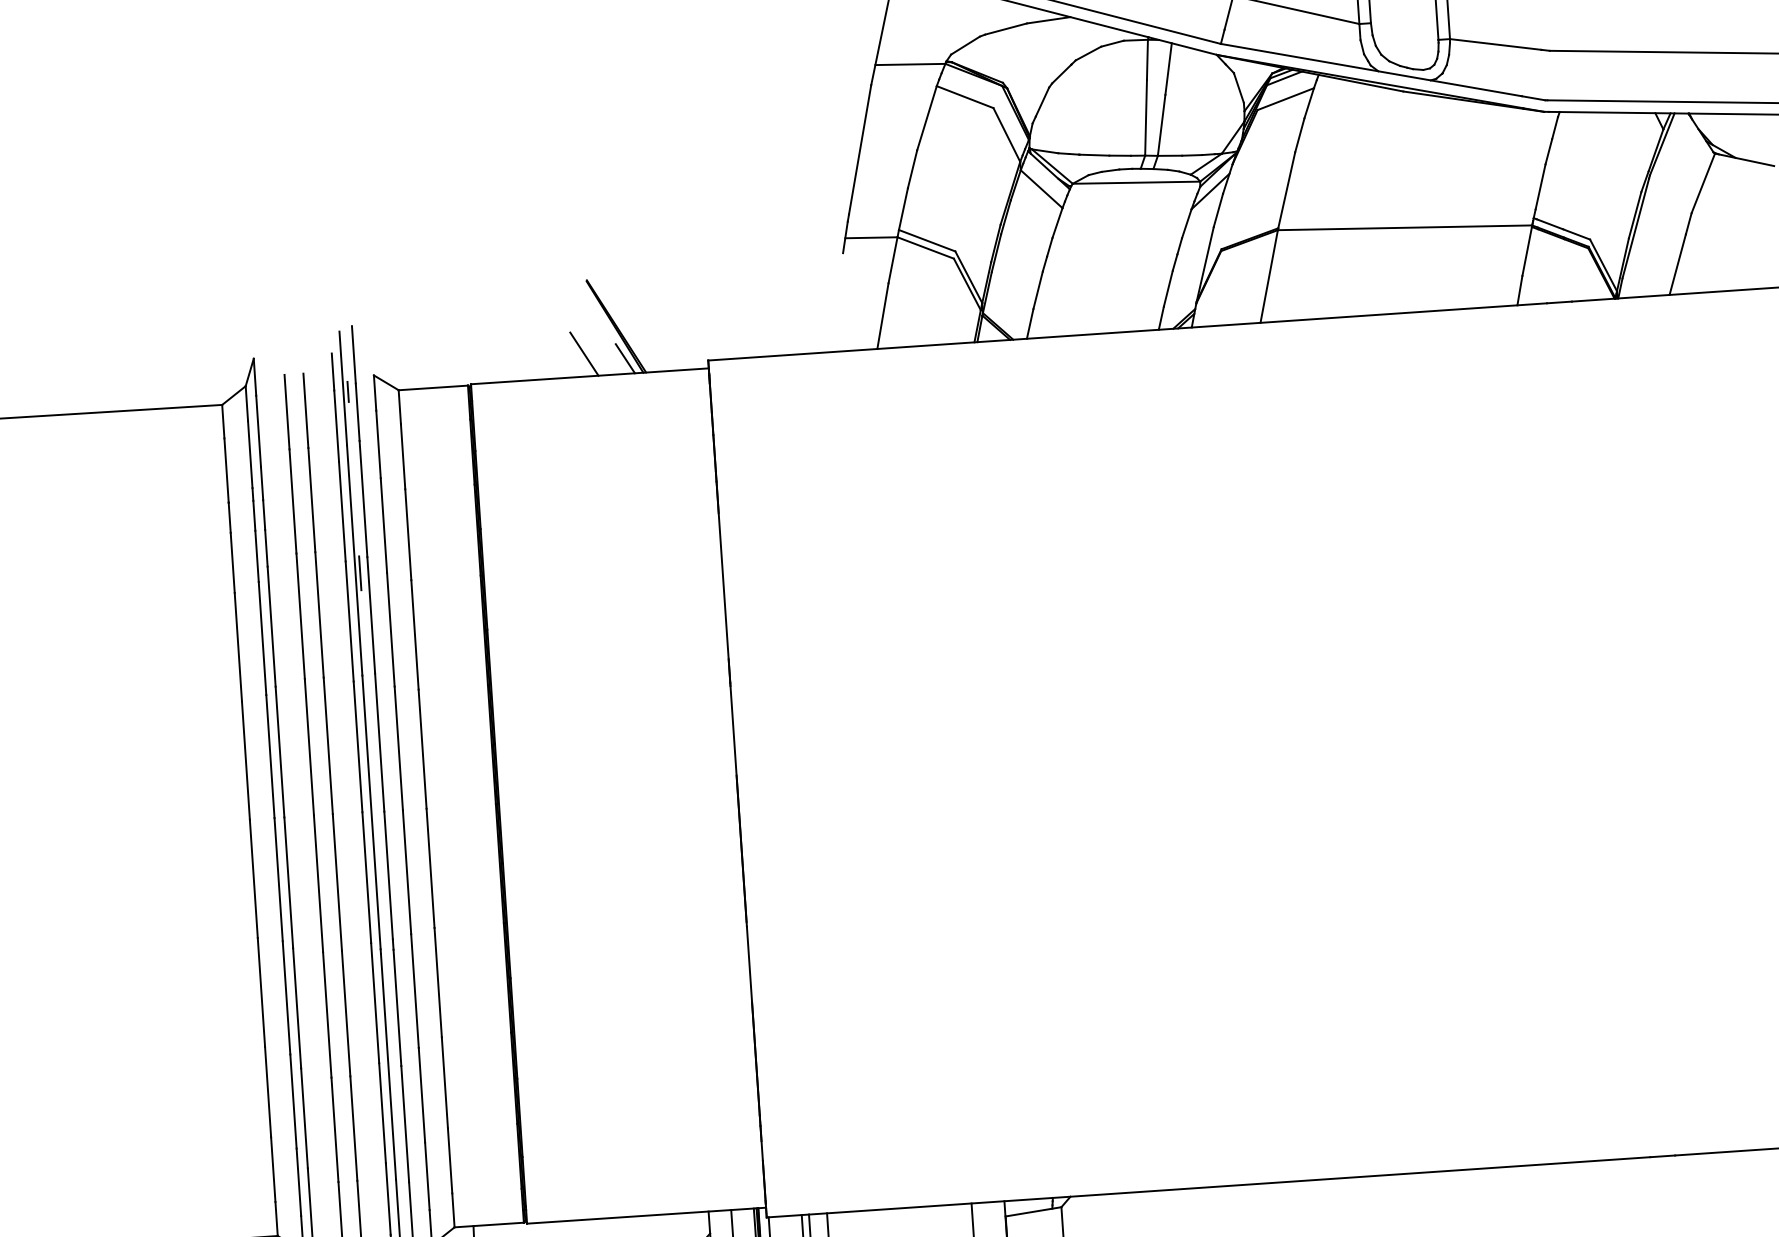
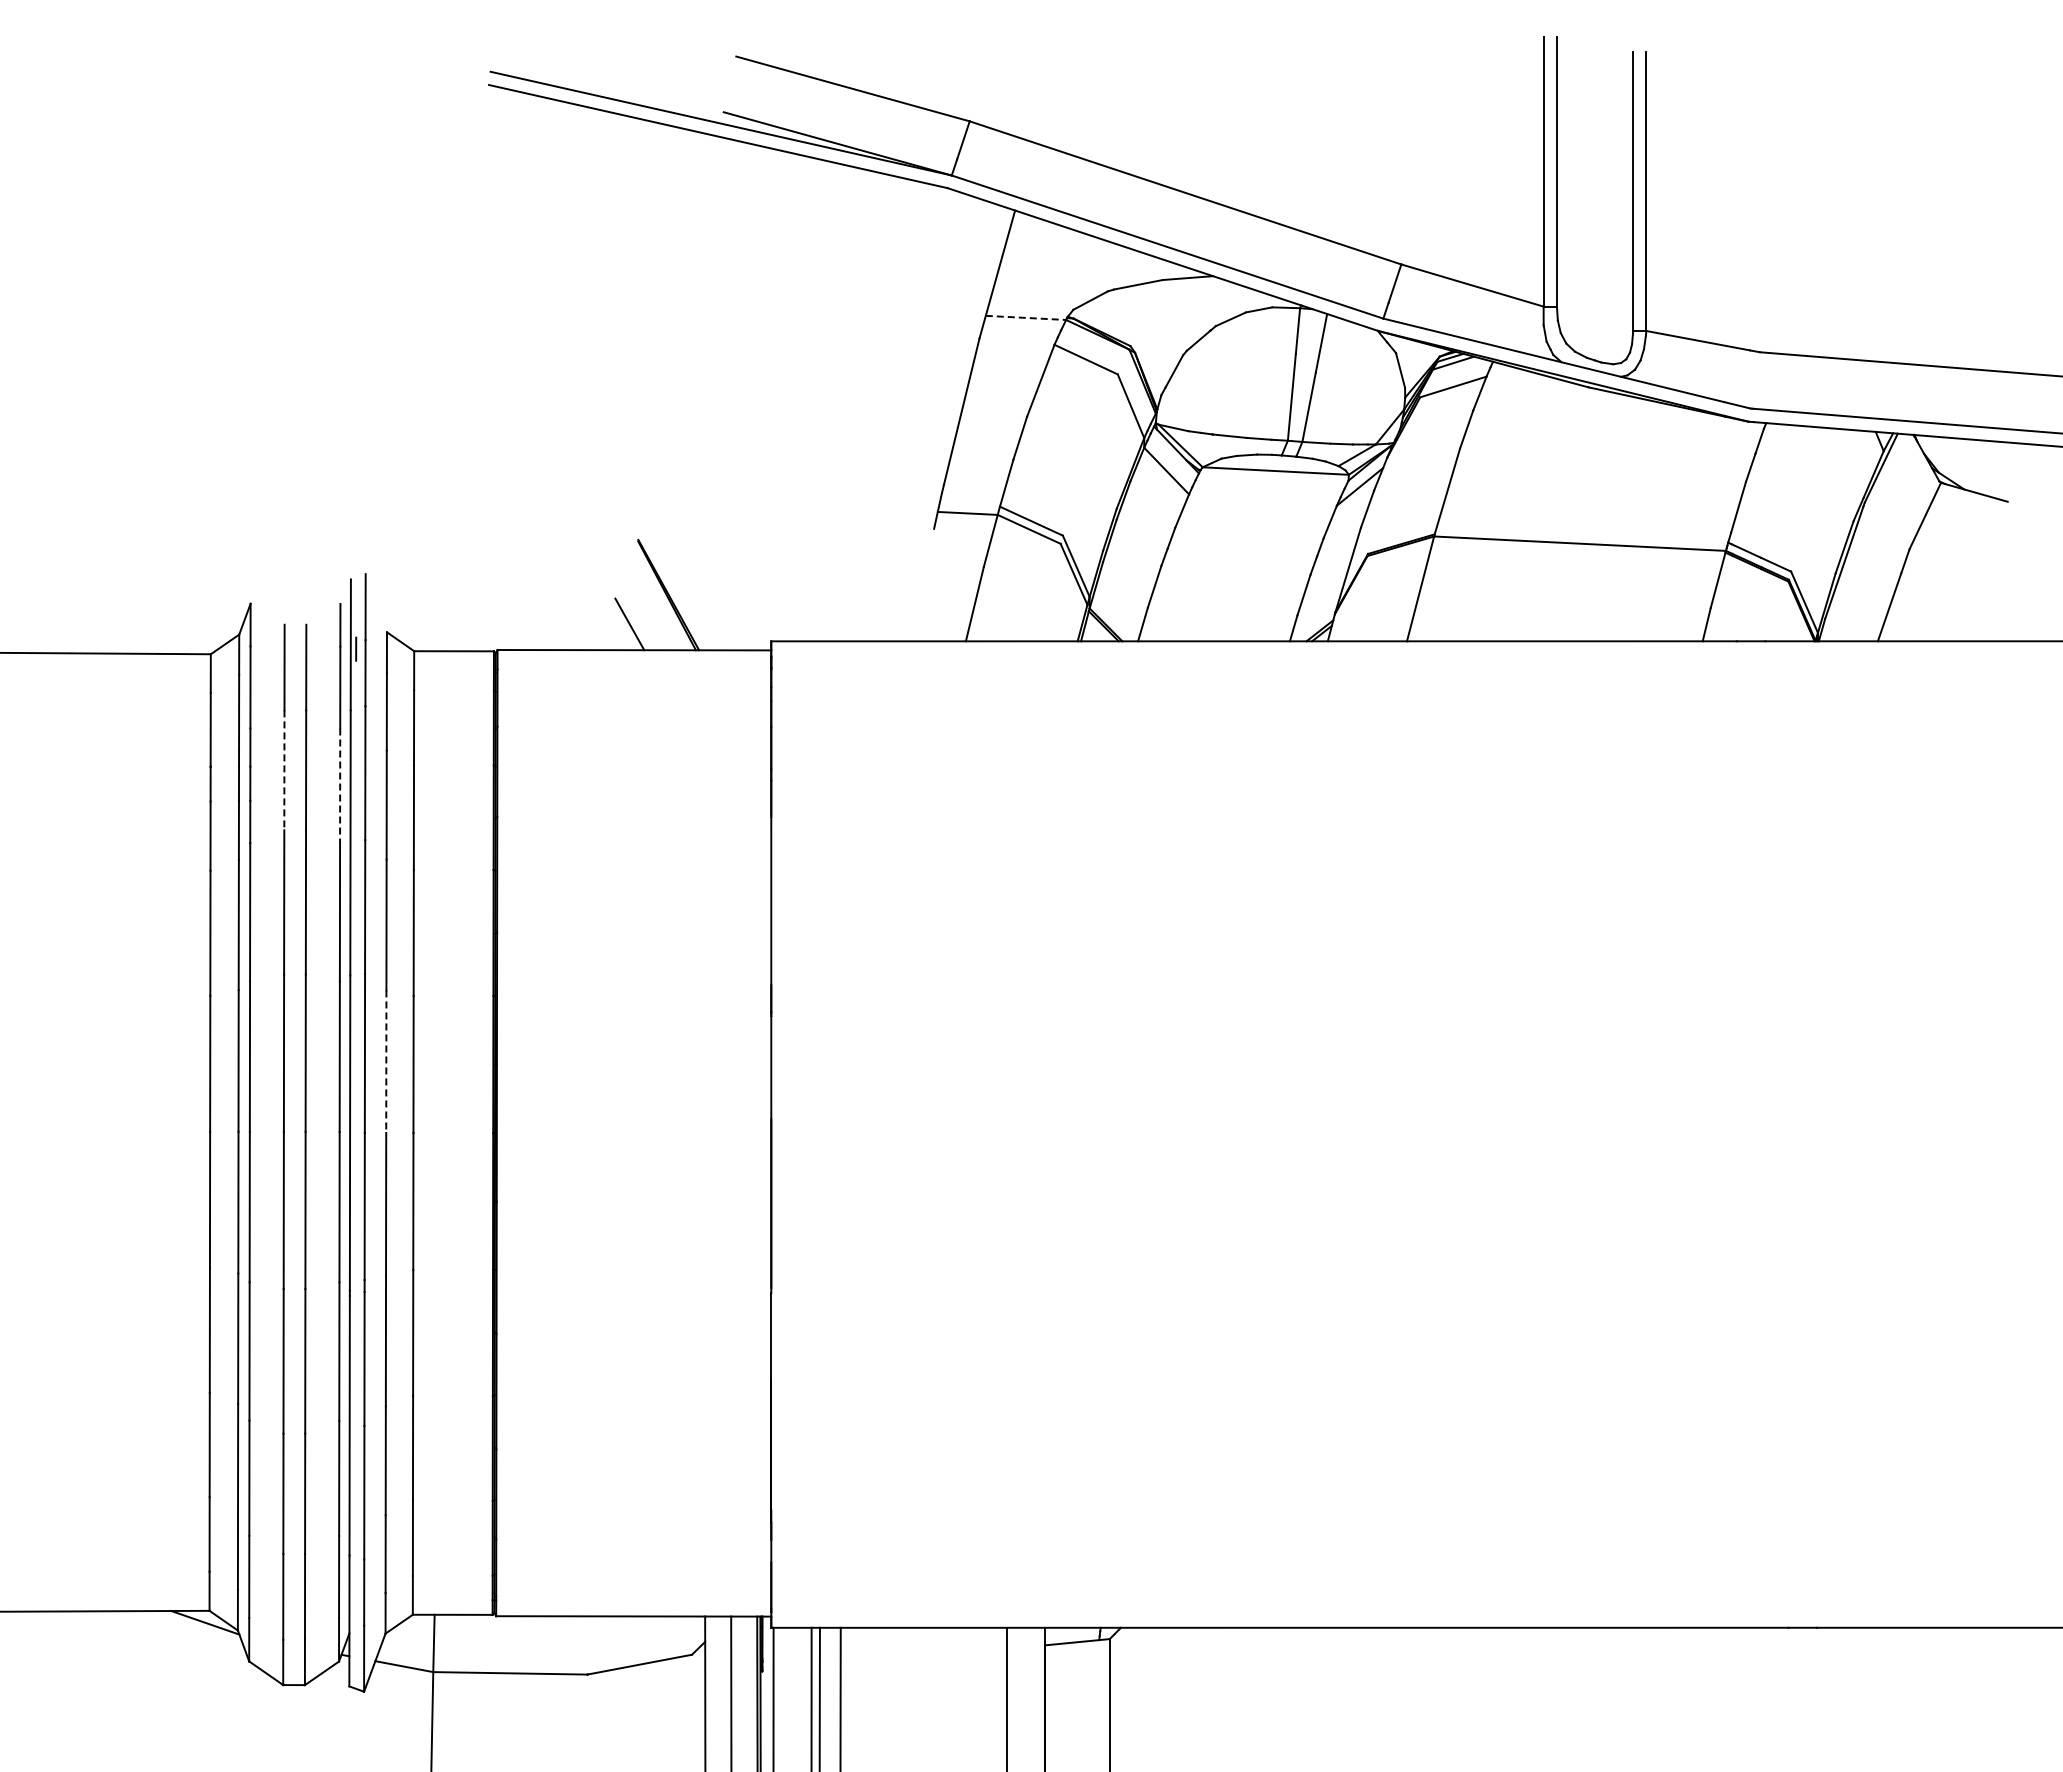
line: (910, 64) -> (1026, 317), solid -> dashed
line: (625, 358) -> (676, 632), removed
line: (293, 501) -> (284, 770), solid -> dashed
line: (342, 512) -> (340, 786), solid -> dashed
line: (359, 572) -> (355, 857), removed
line: (398, 749) -> (386, 1062), solid -> dashed

